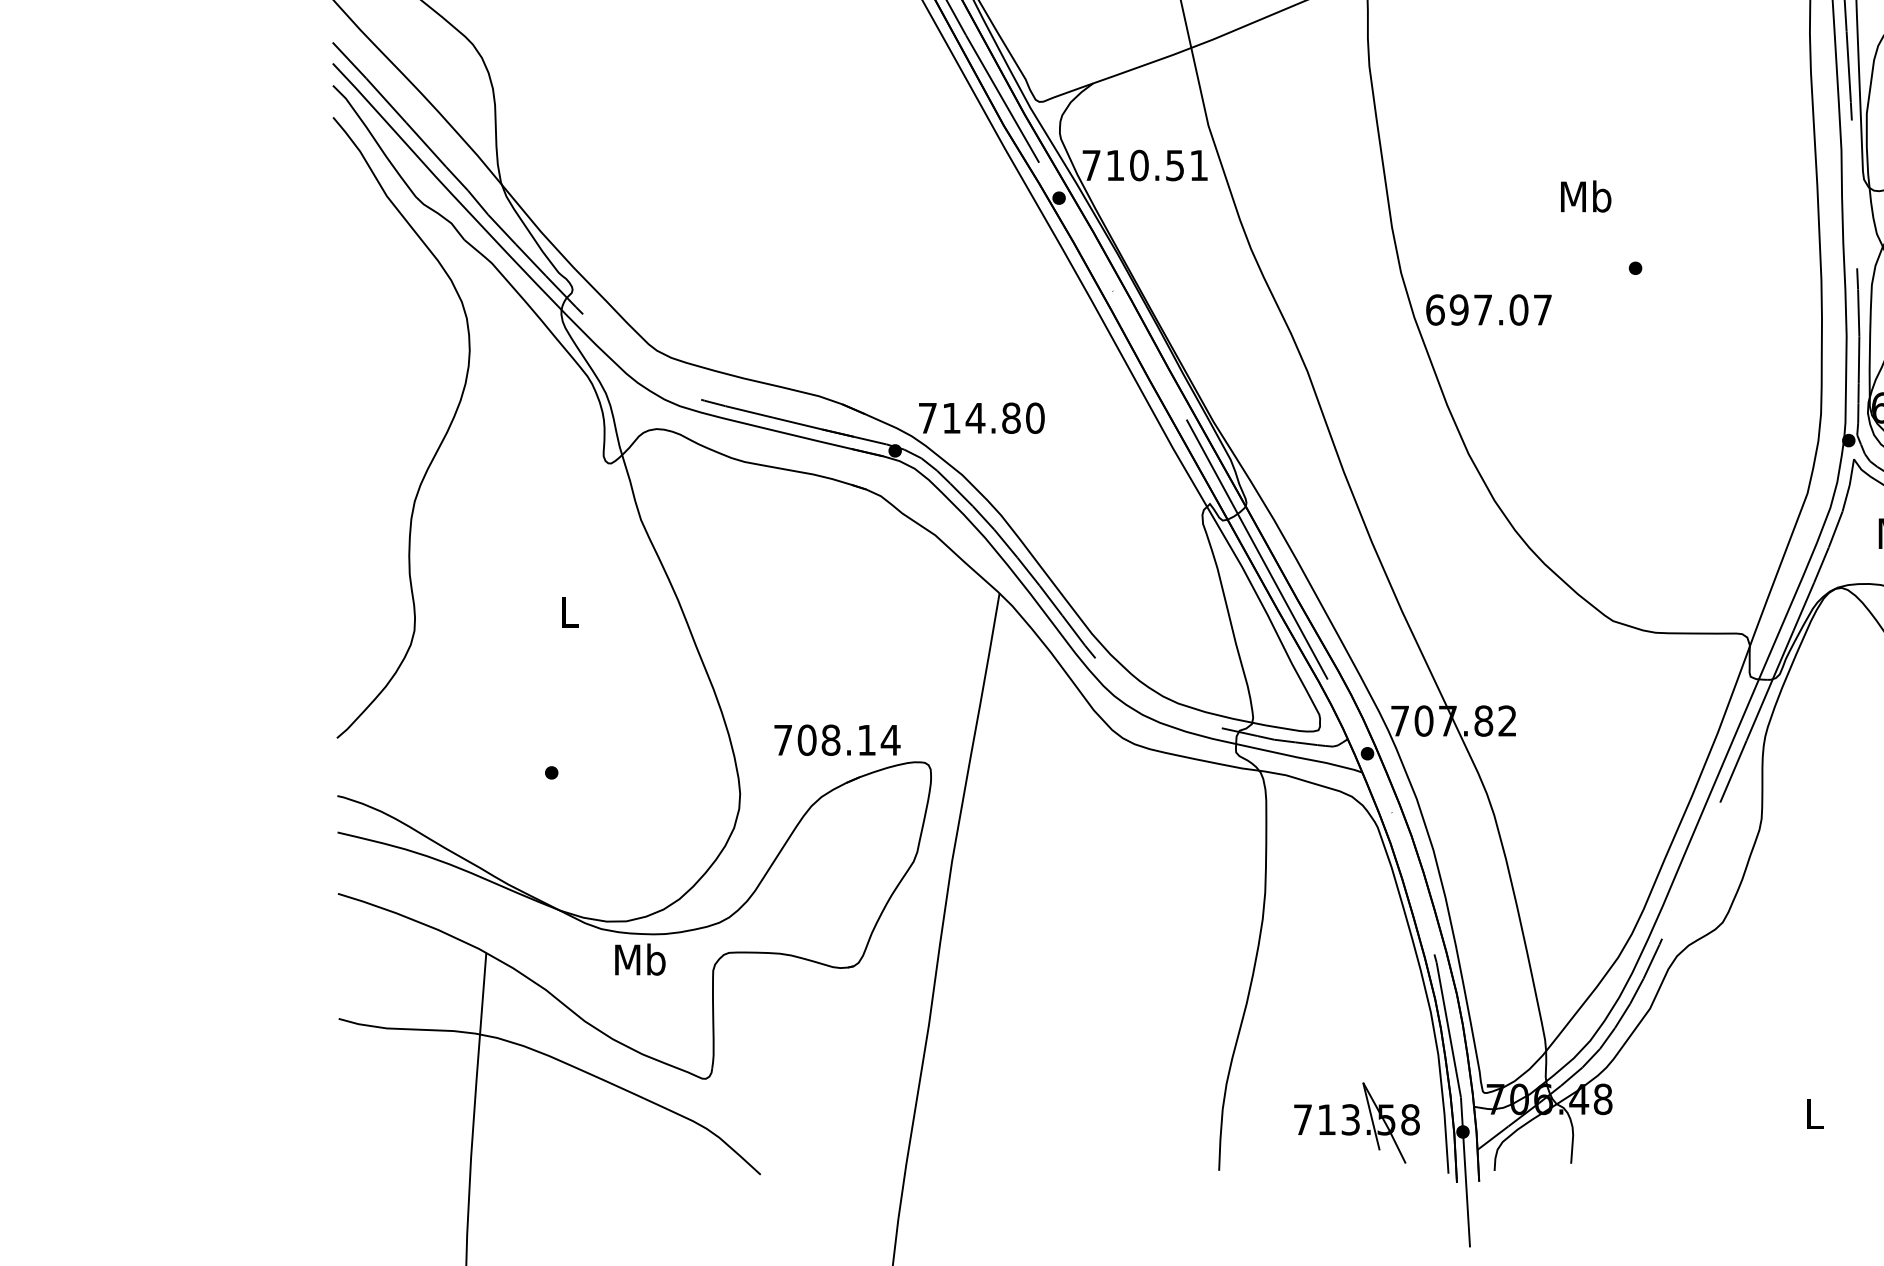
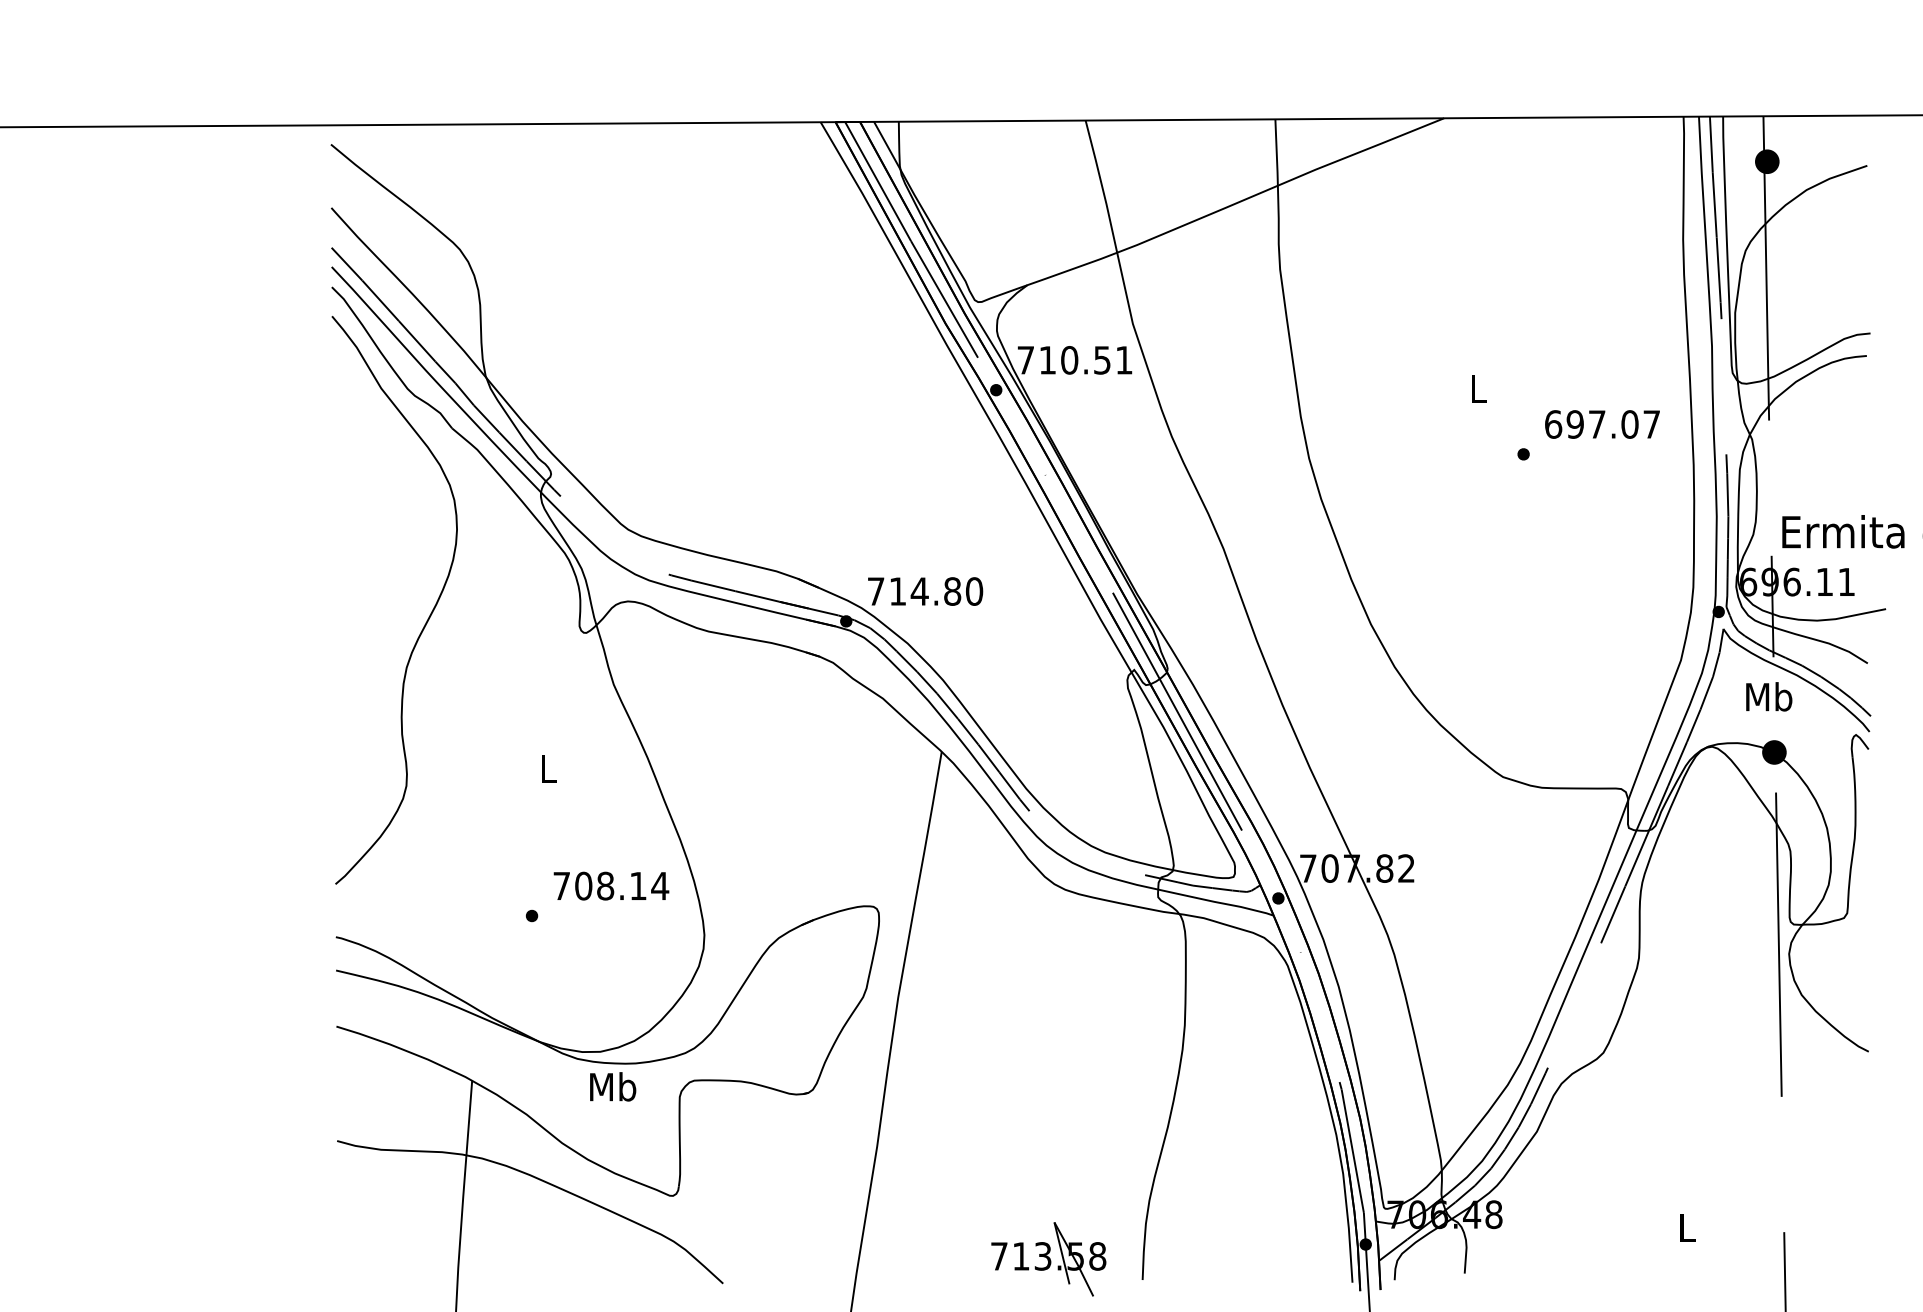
text: (1586, 196) -> (1478, 388), Mb -> L
text: (1488, 310) -> (1602, 424), moved
text: (837, 739) -> (611, 885), moved
part: (1356, 1123) -> (1048, 1259), moved

